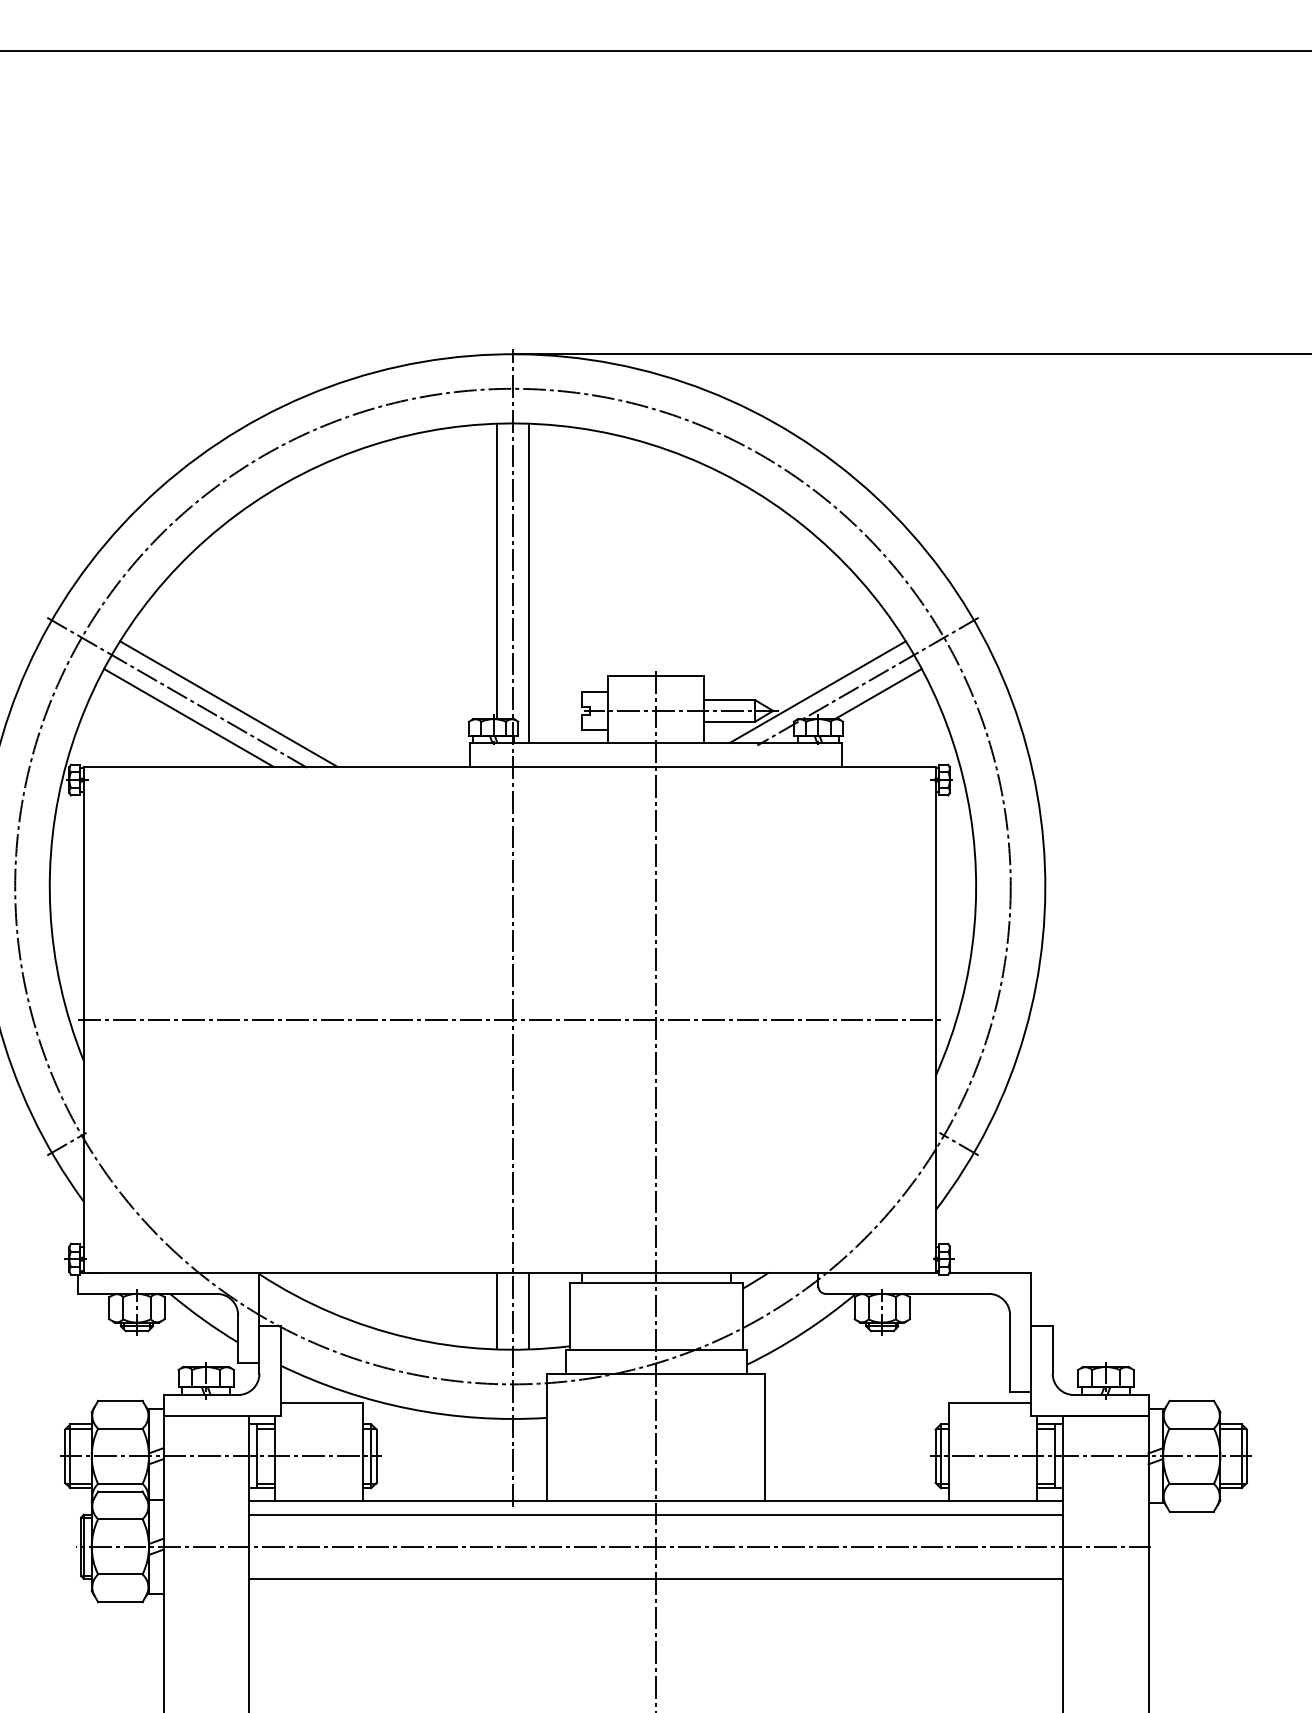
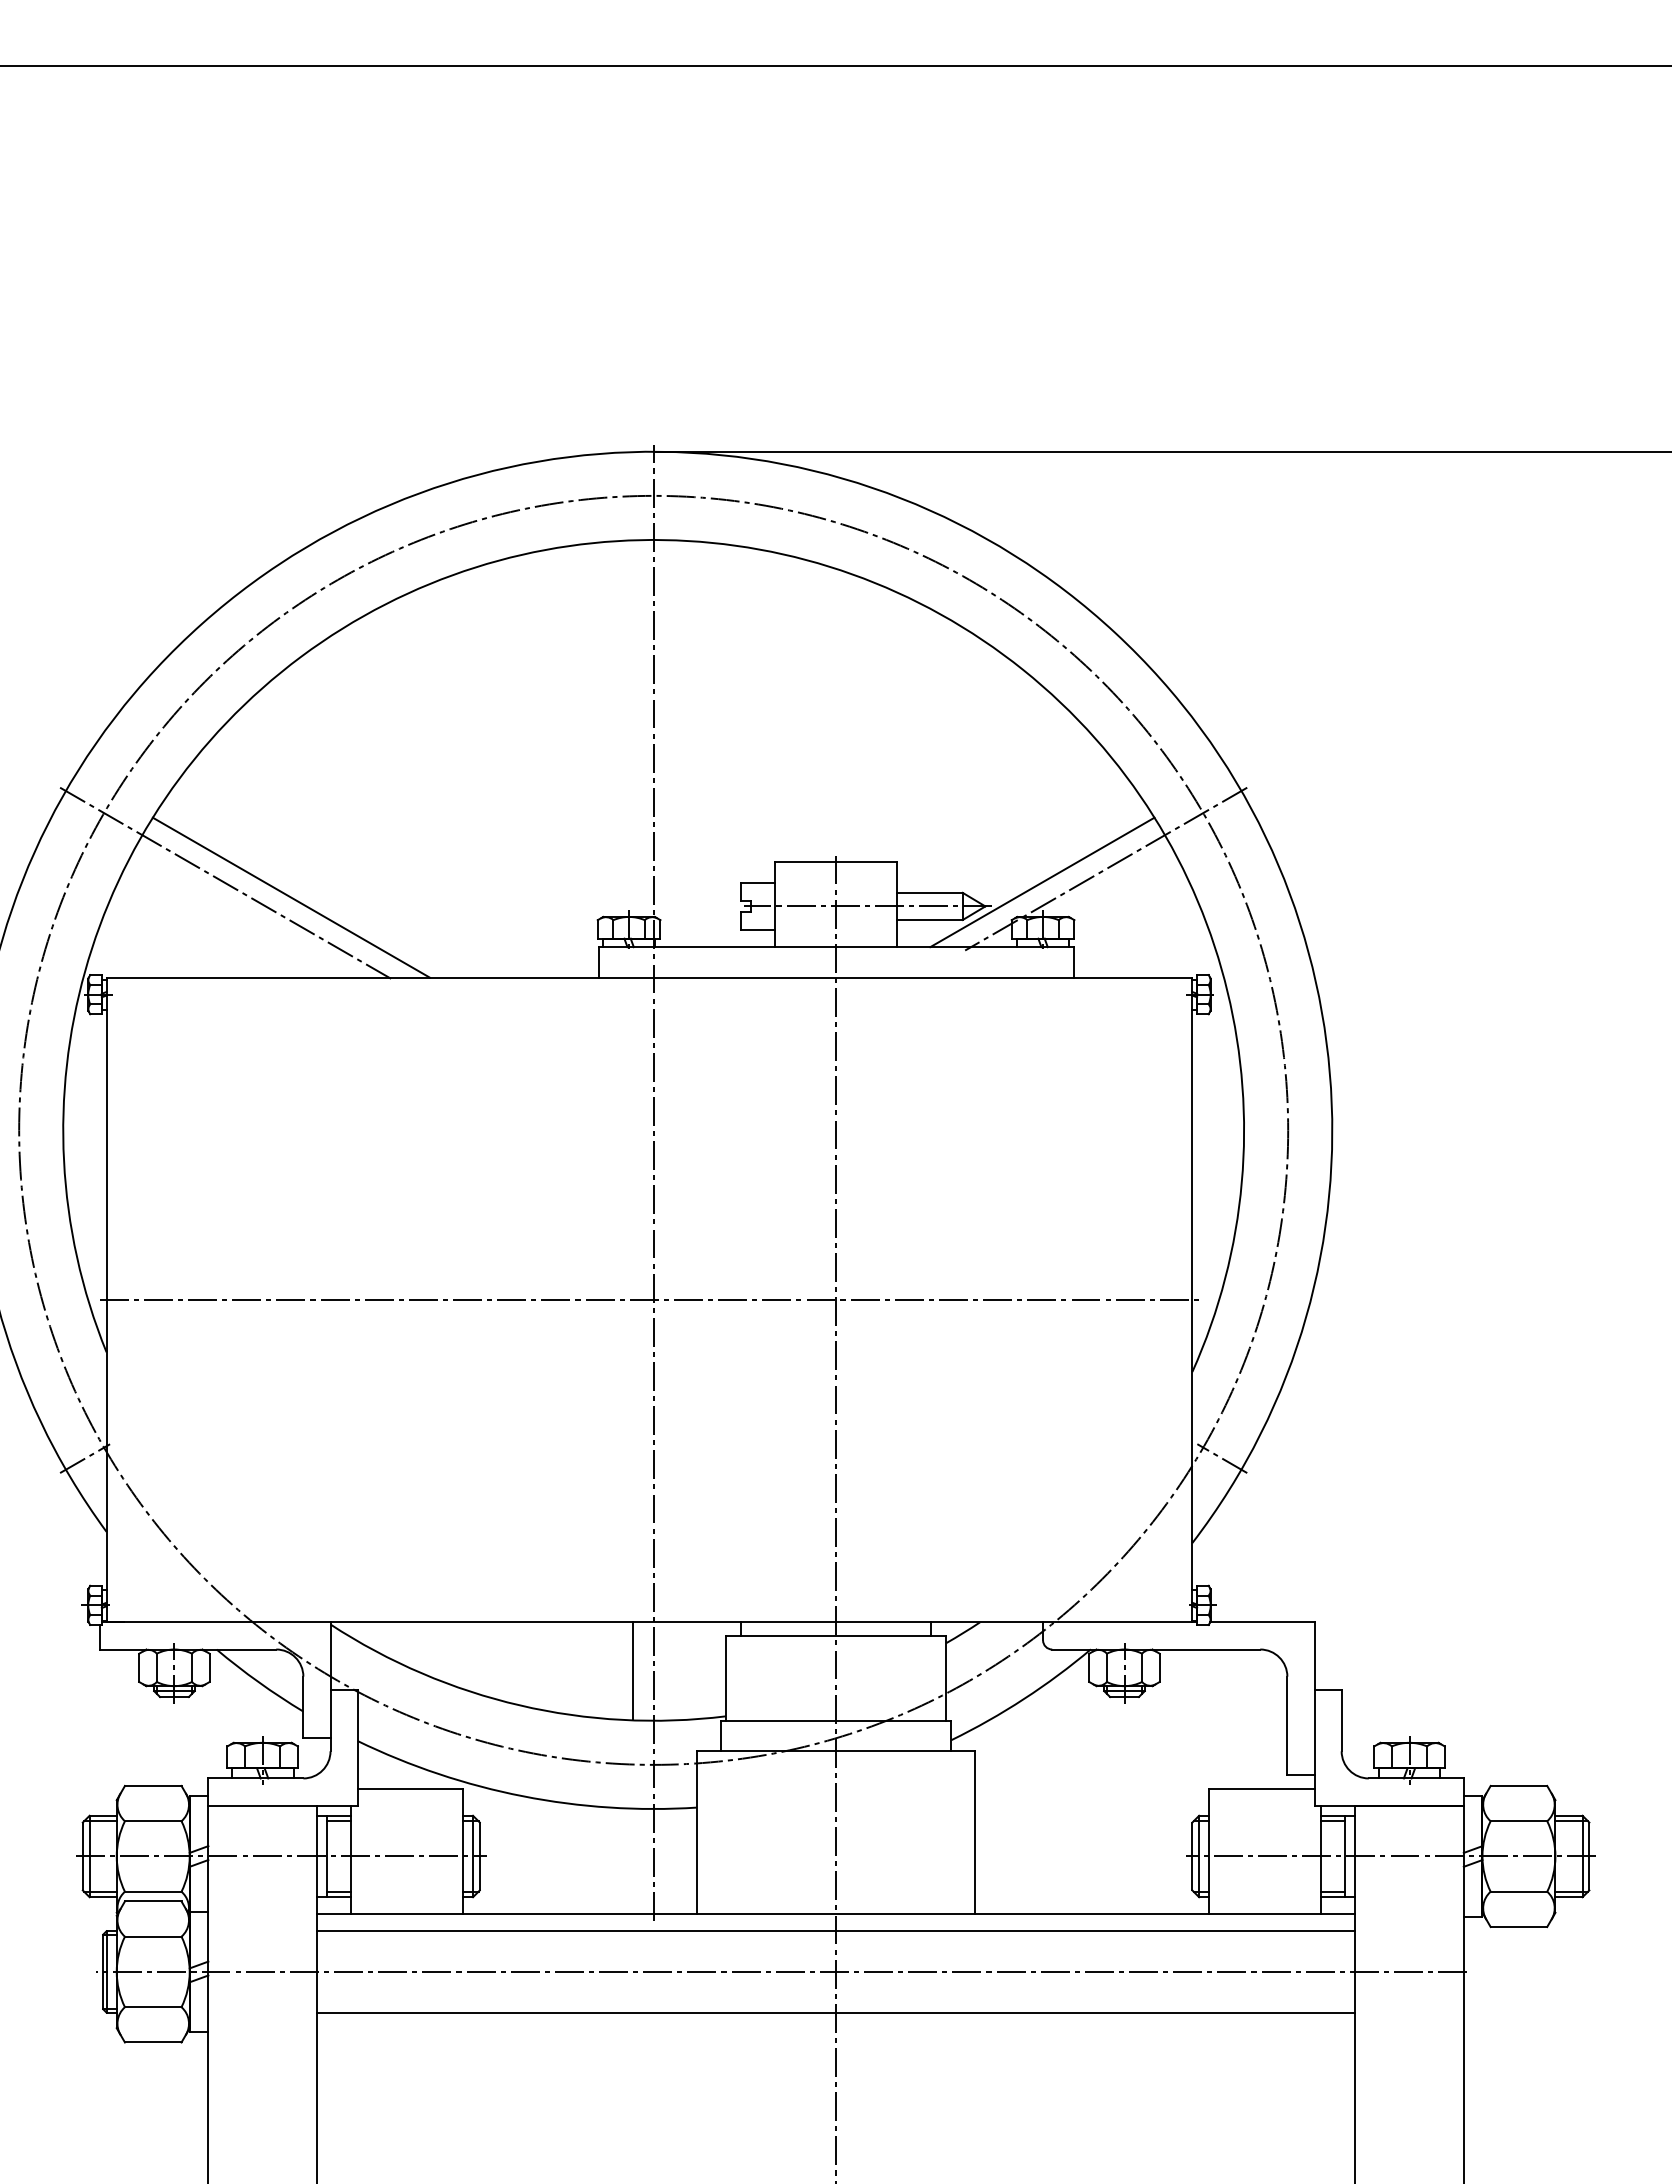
line: (497, 571) -> (633, 728), removed
line: (529, 583) -> (674, 743), removed
line: (878, 693) -> (1119, 884), removed
line: (188, 717) -> (240, 914), removed
line: (529, 1311) -> (674, 1671), removed

